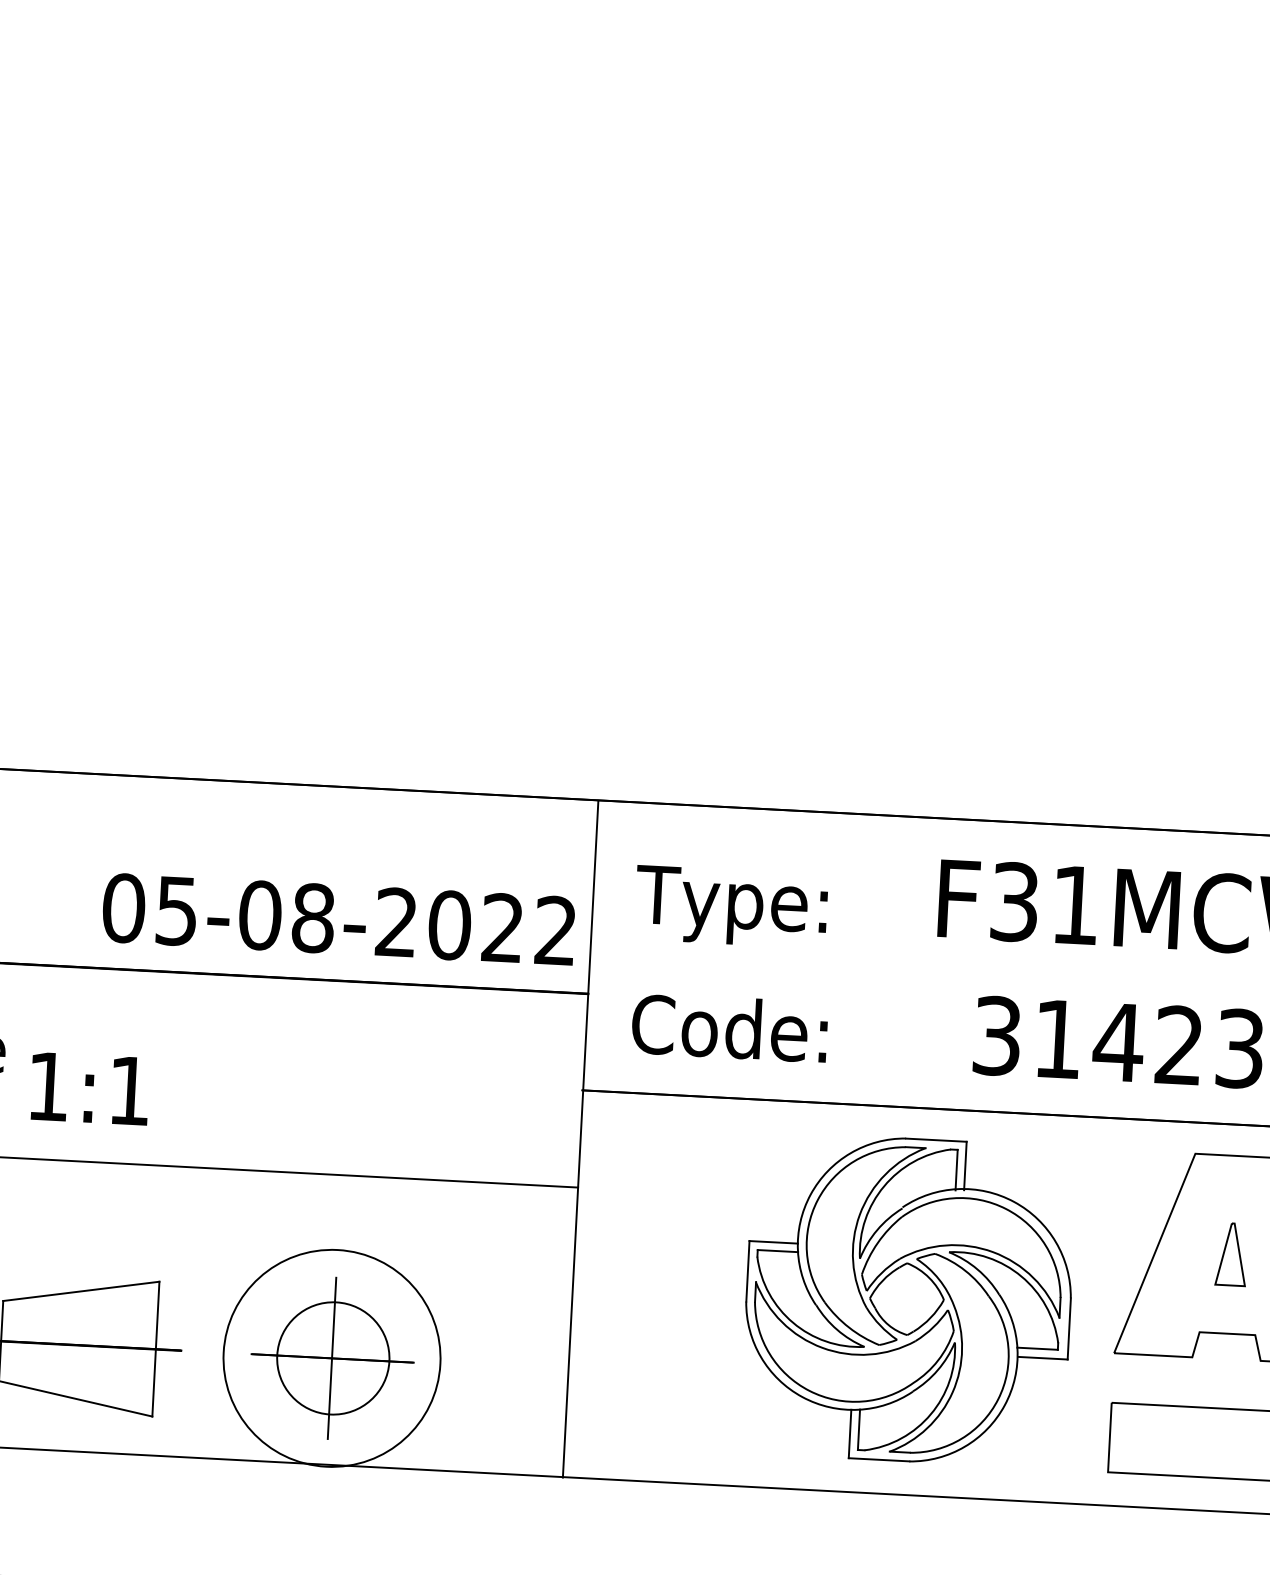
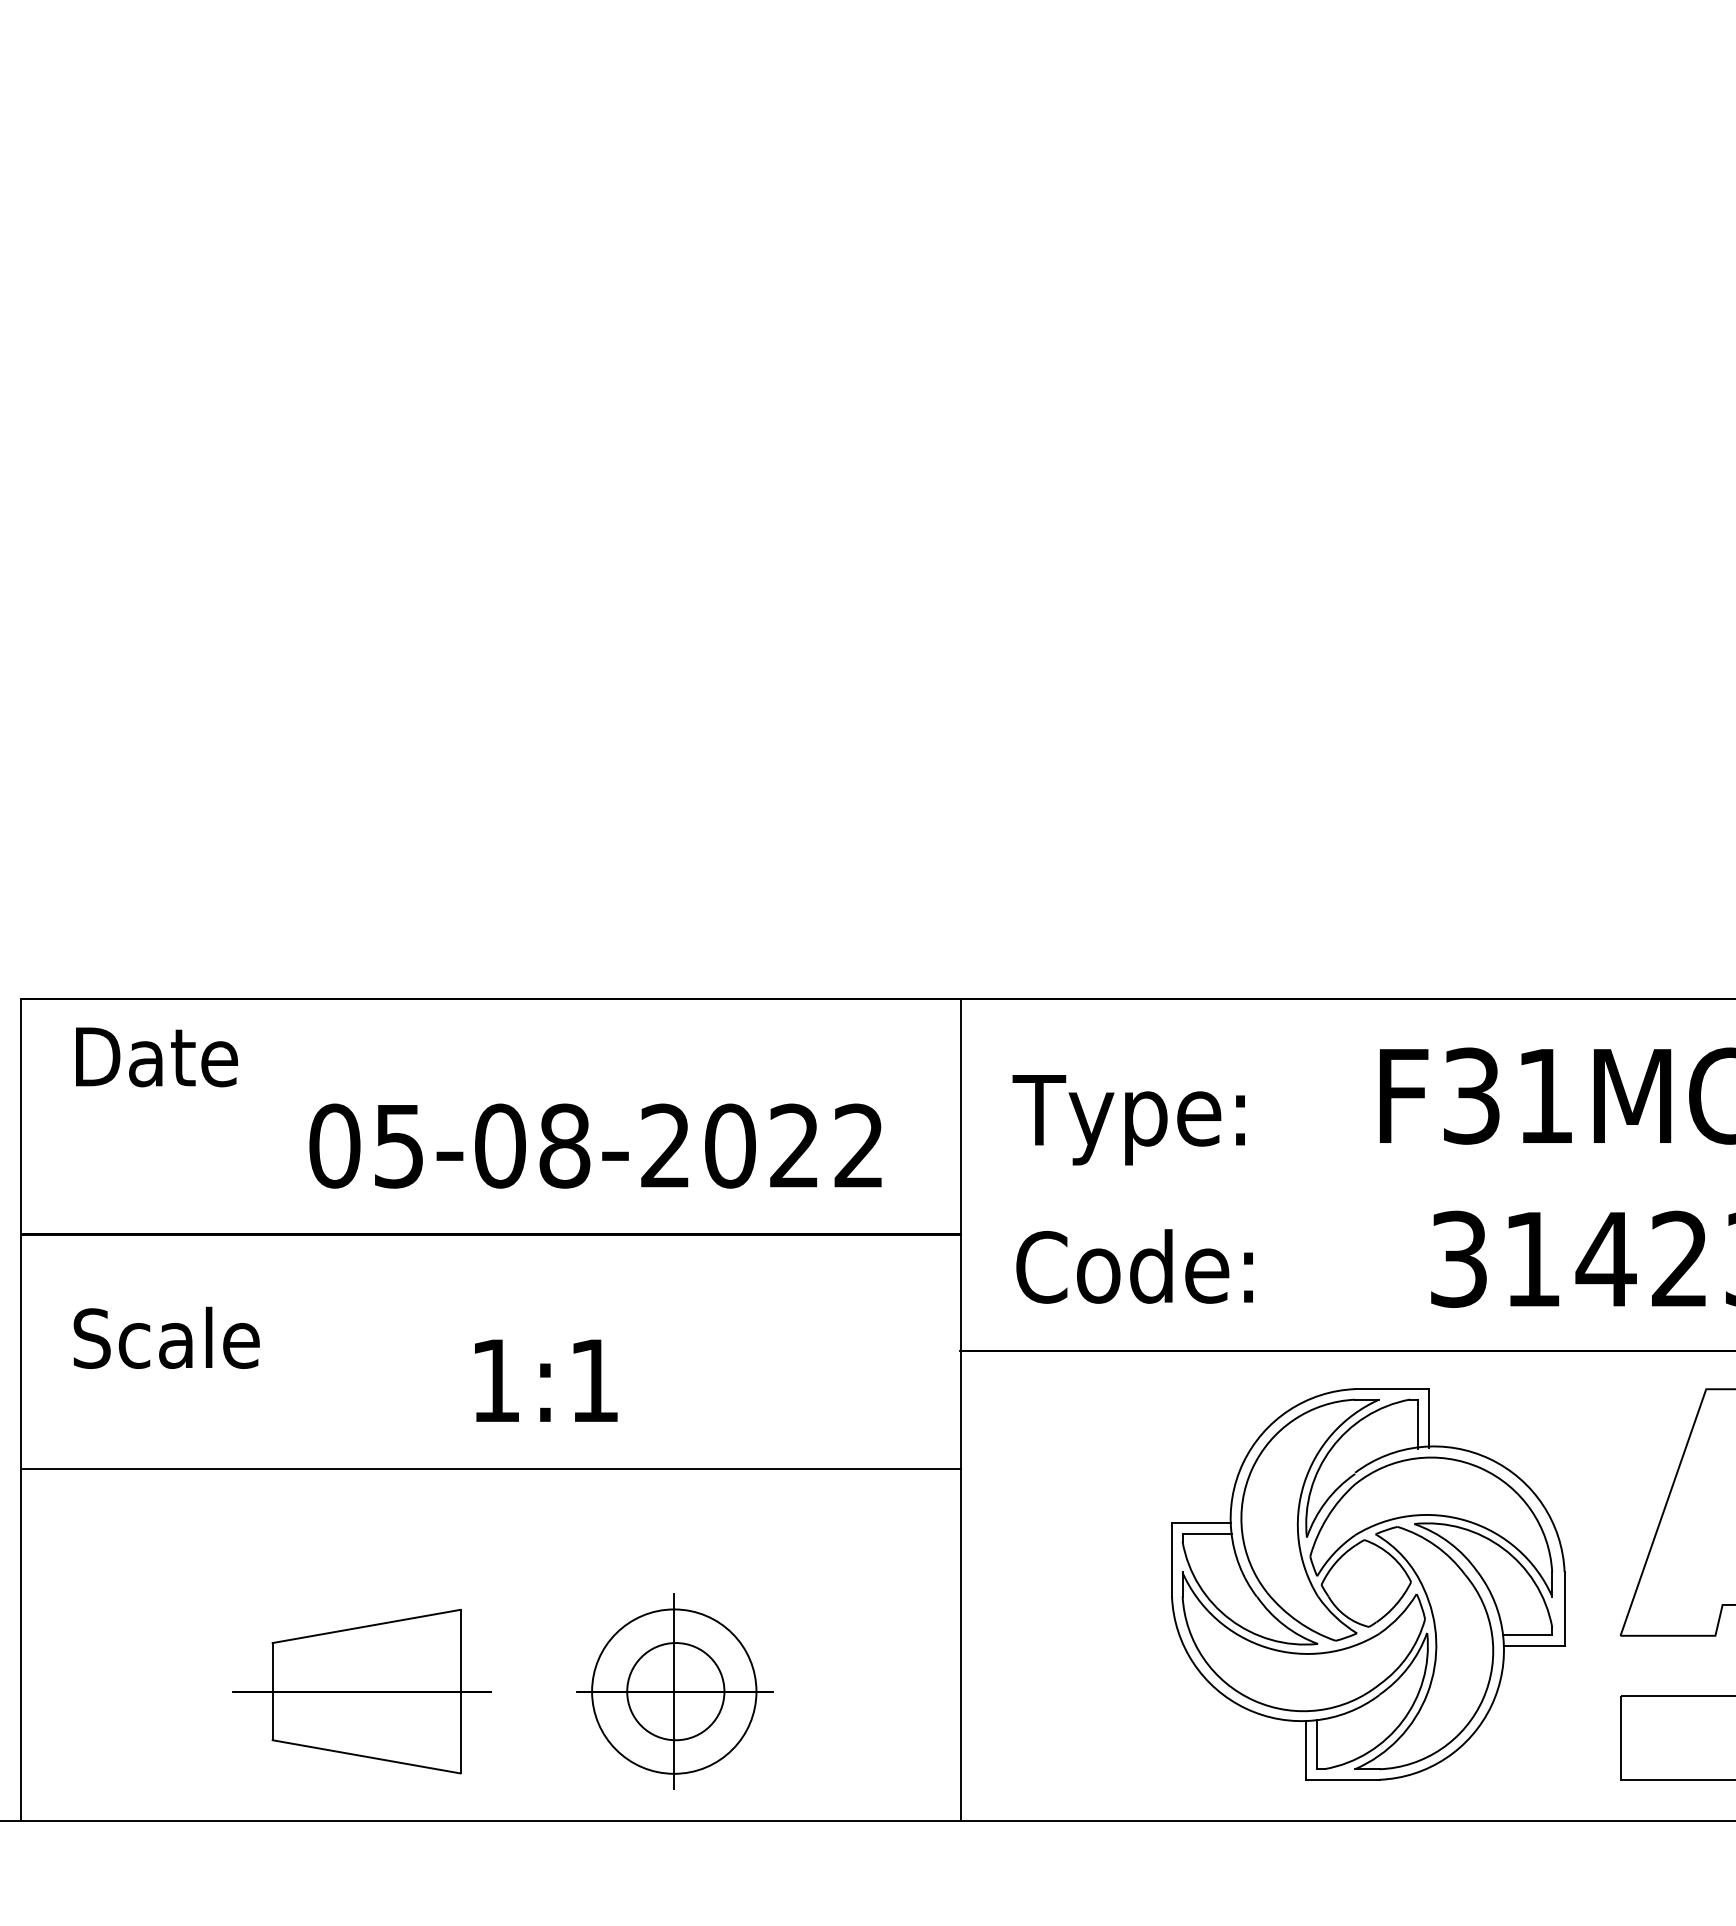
text: (338, 919) -> (595, 1145), moved
text: (90, 1088) -> (546, 1380), moved
circle: (332, 1358) -> (674, 1691), size x0.62
circle: (333, 1358) -> (675, 1691), size x0.71

